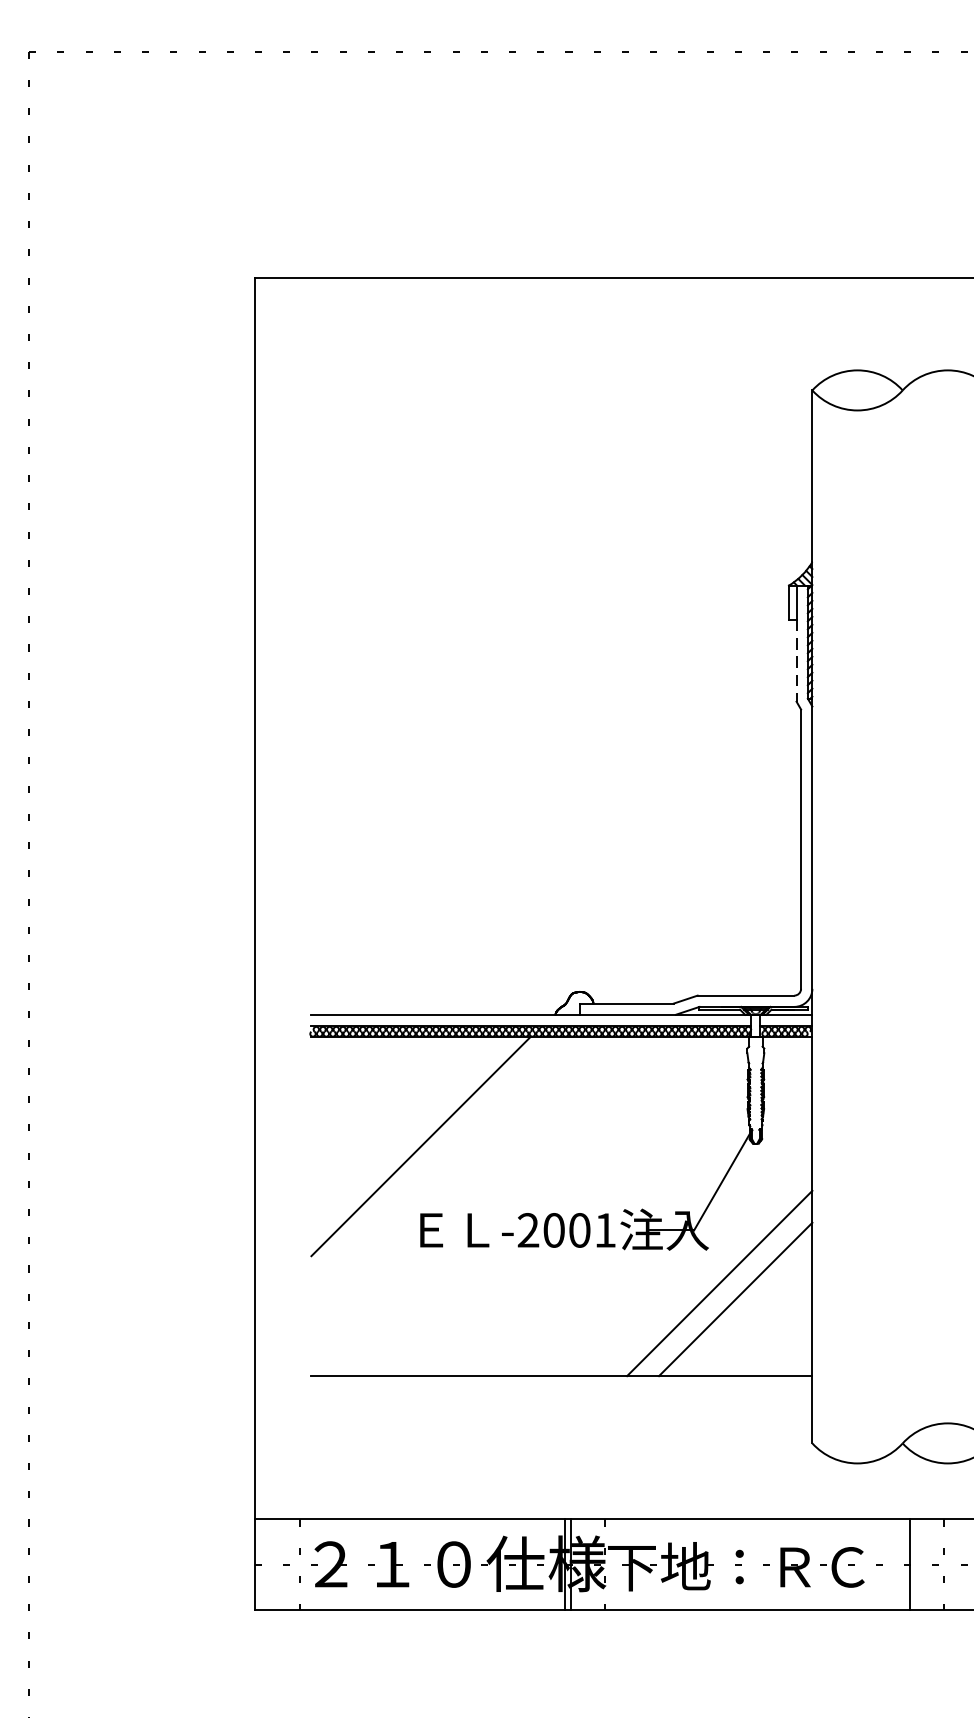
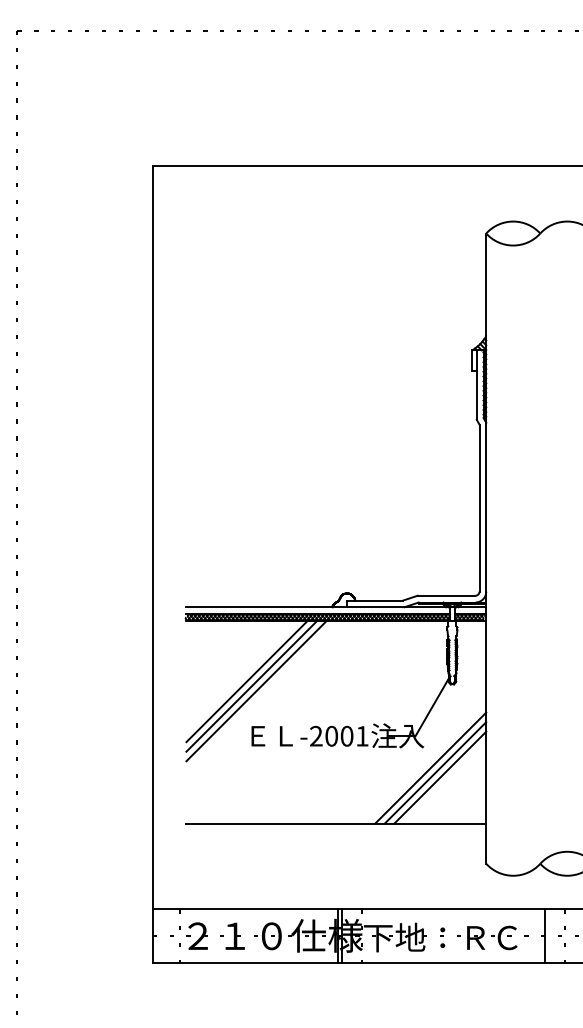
line: (796, 661) -> (476, 395), dashed -> solid
line: (411, 1138) -> (246, 681), added
line: (428, 1153) -> (256, 690), added
line: (727, 1290) -> (435, 772), added

